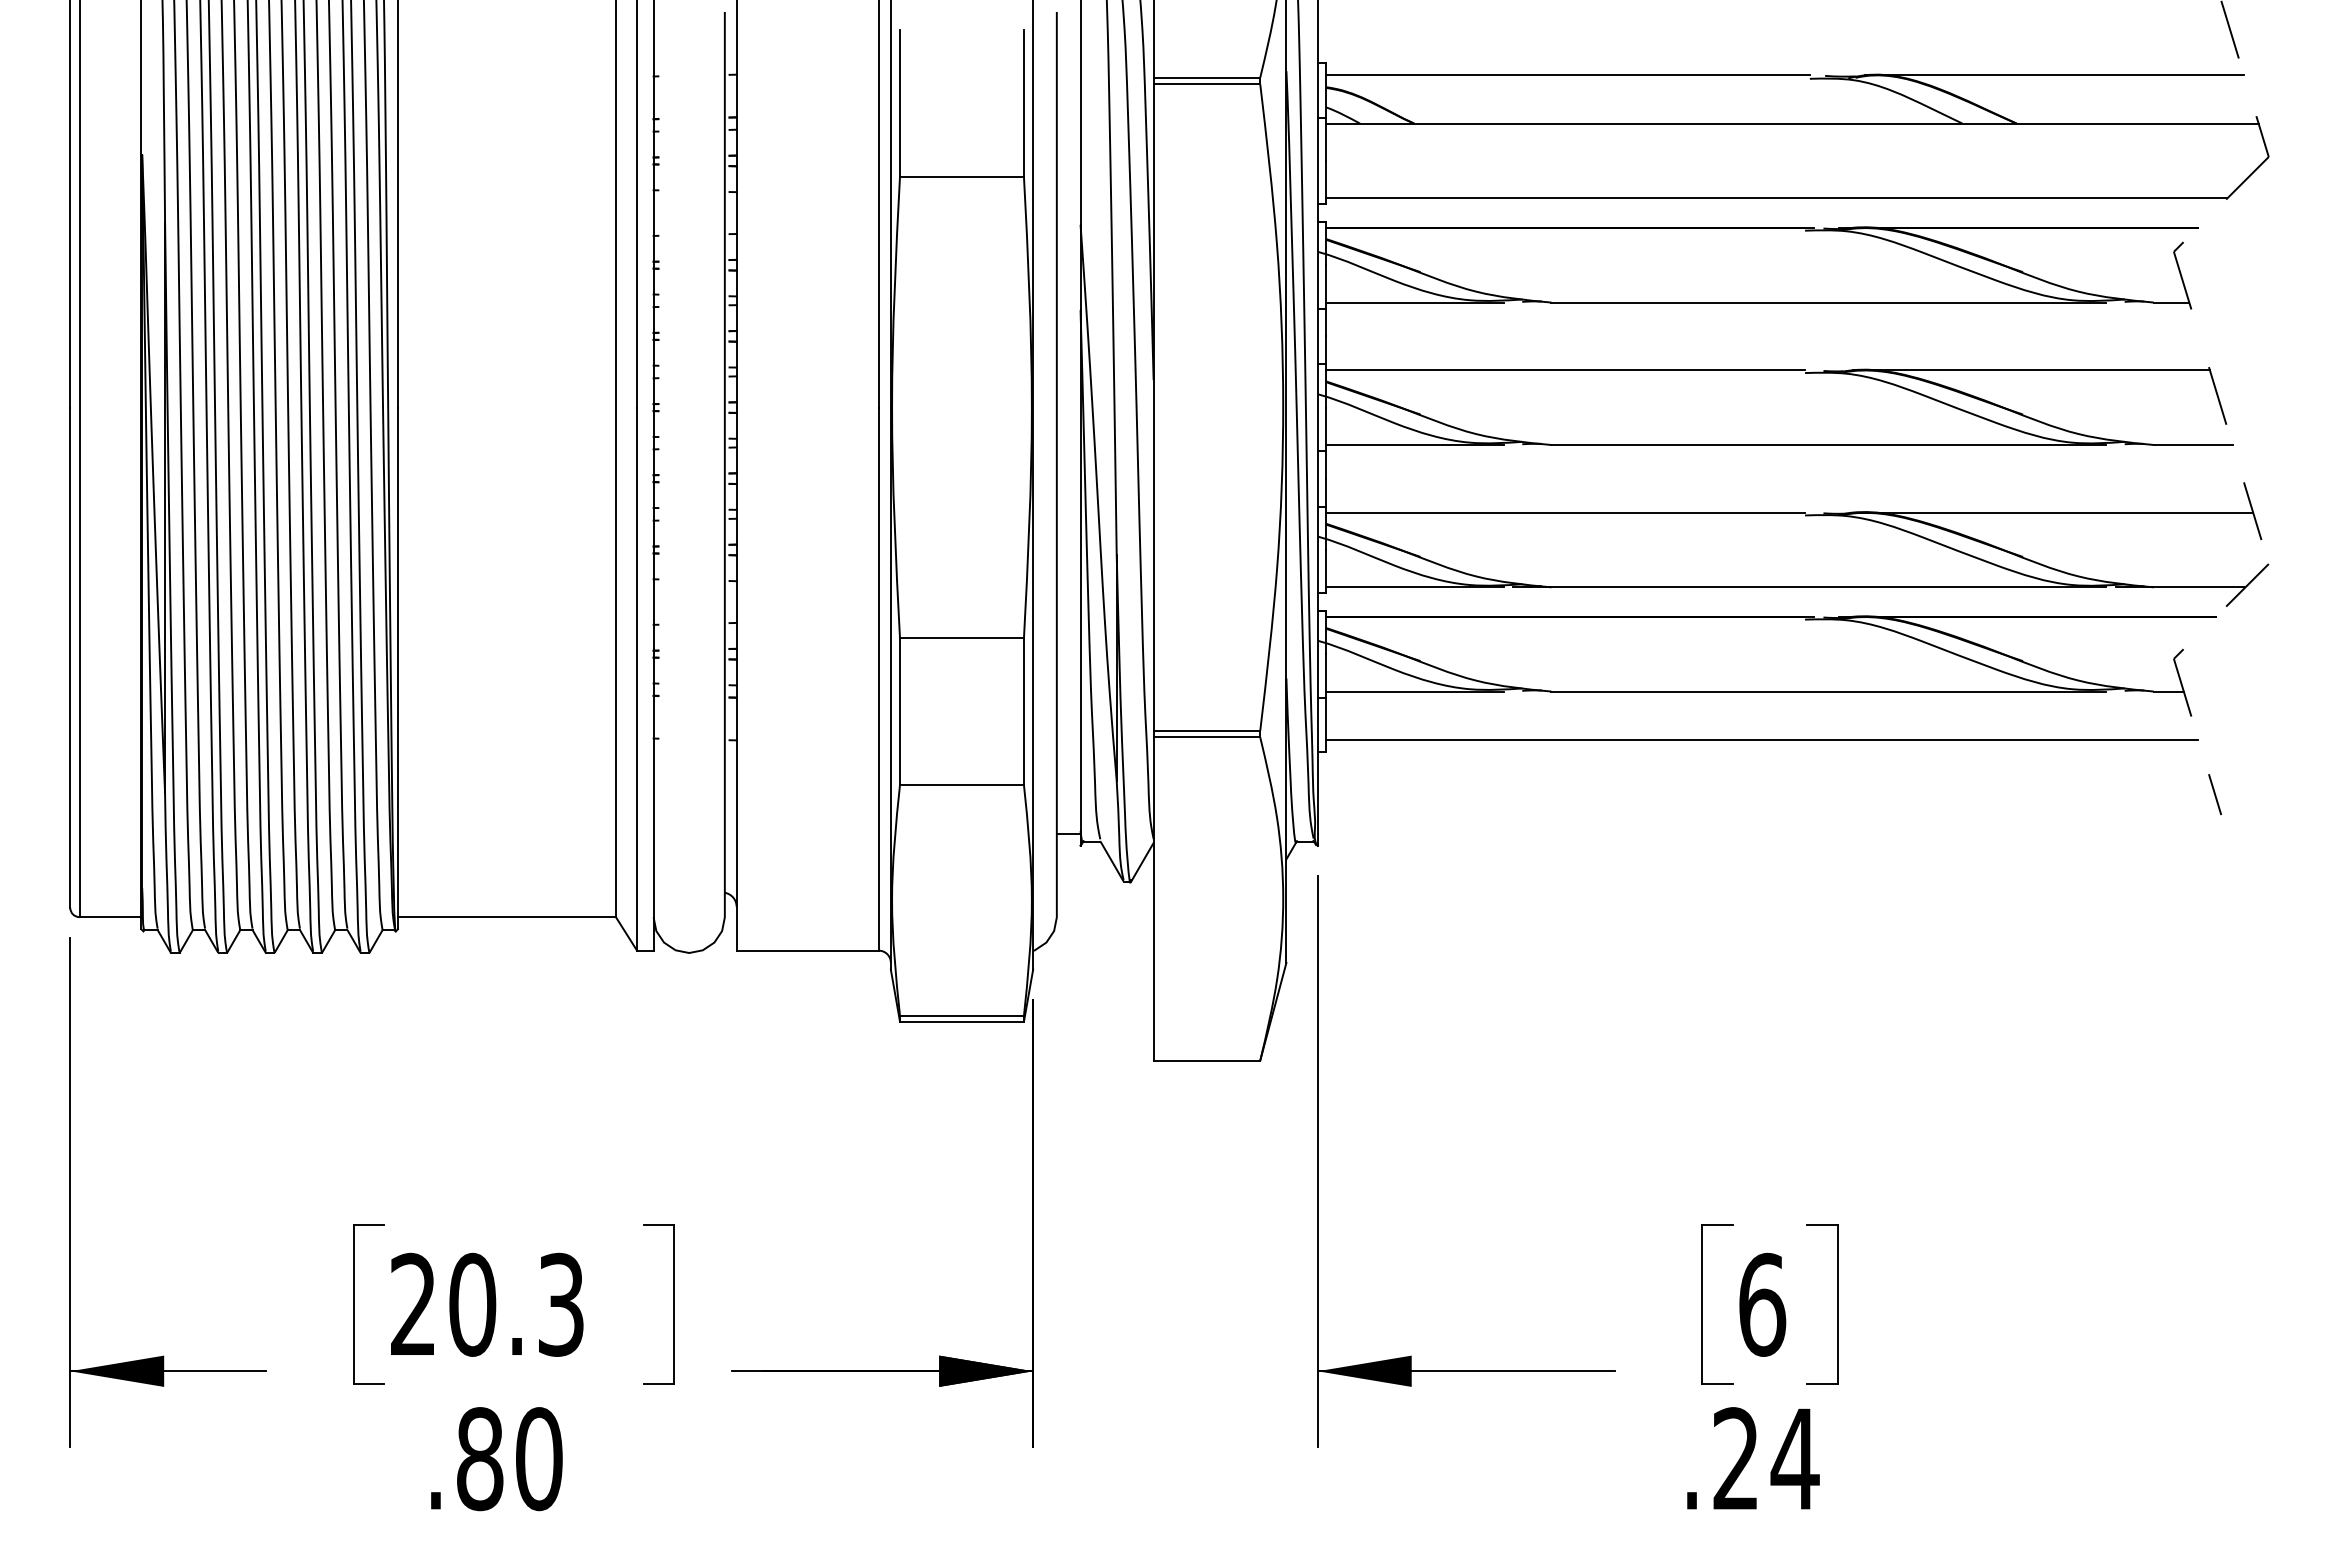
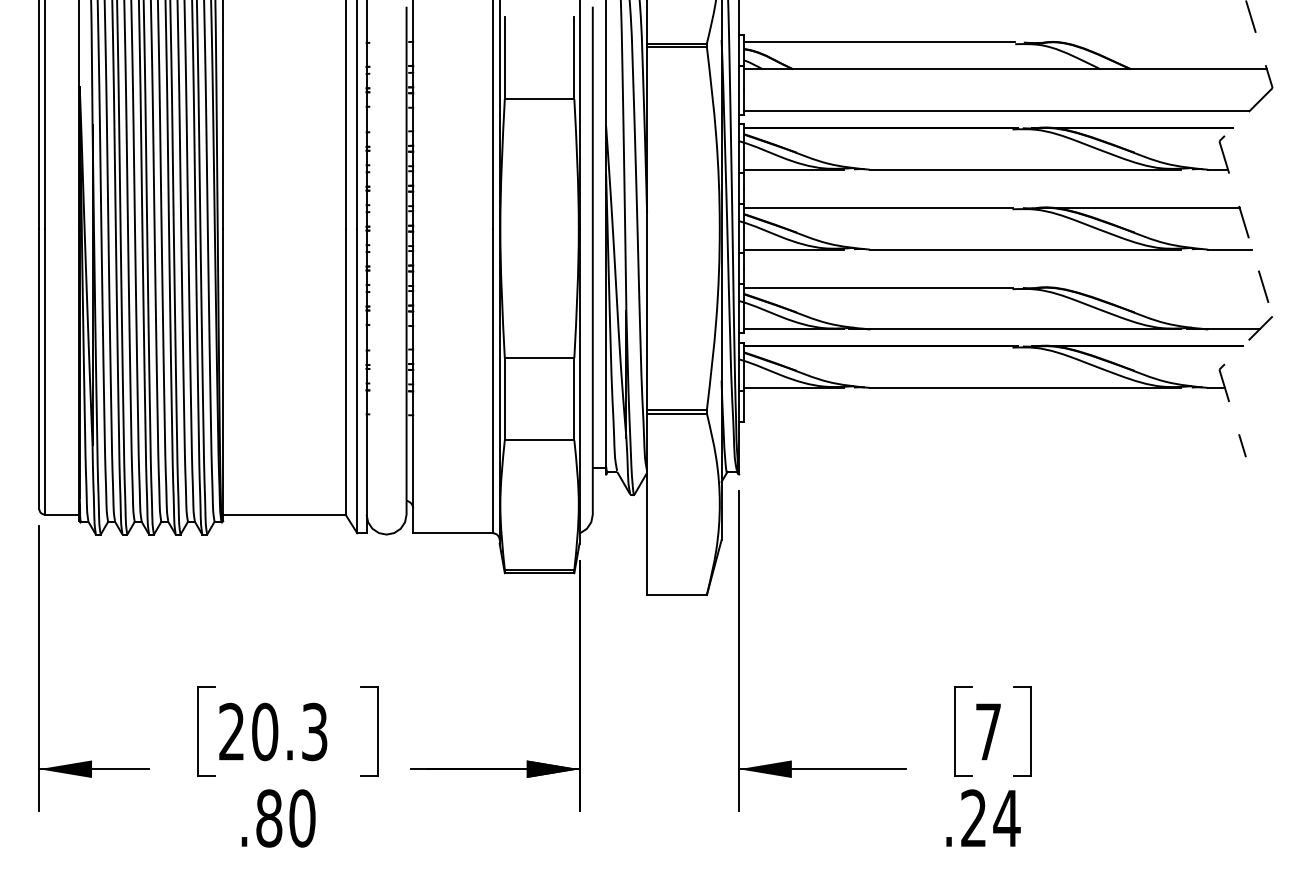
line: (2052, 75) -> (1151, 42), removed
line: (2052, 512) -> (1151, 287), removed
line: (1762, 738) -> (988, 414), removed
text: (1762, 1304) -> (988, 731), 6 -> 7

